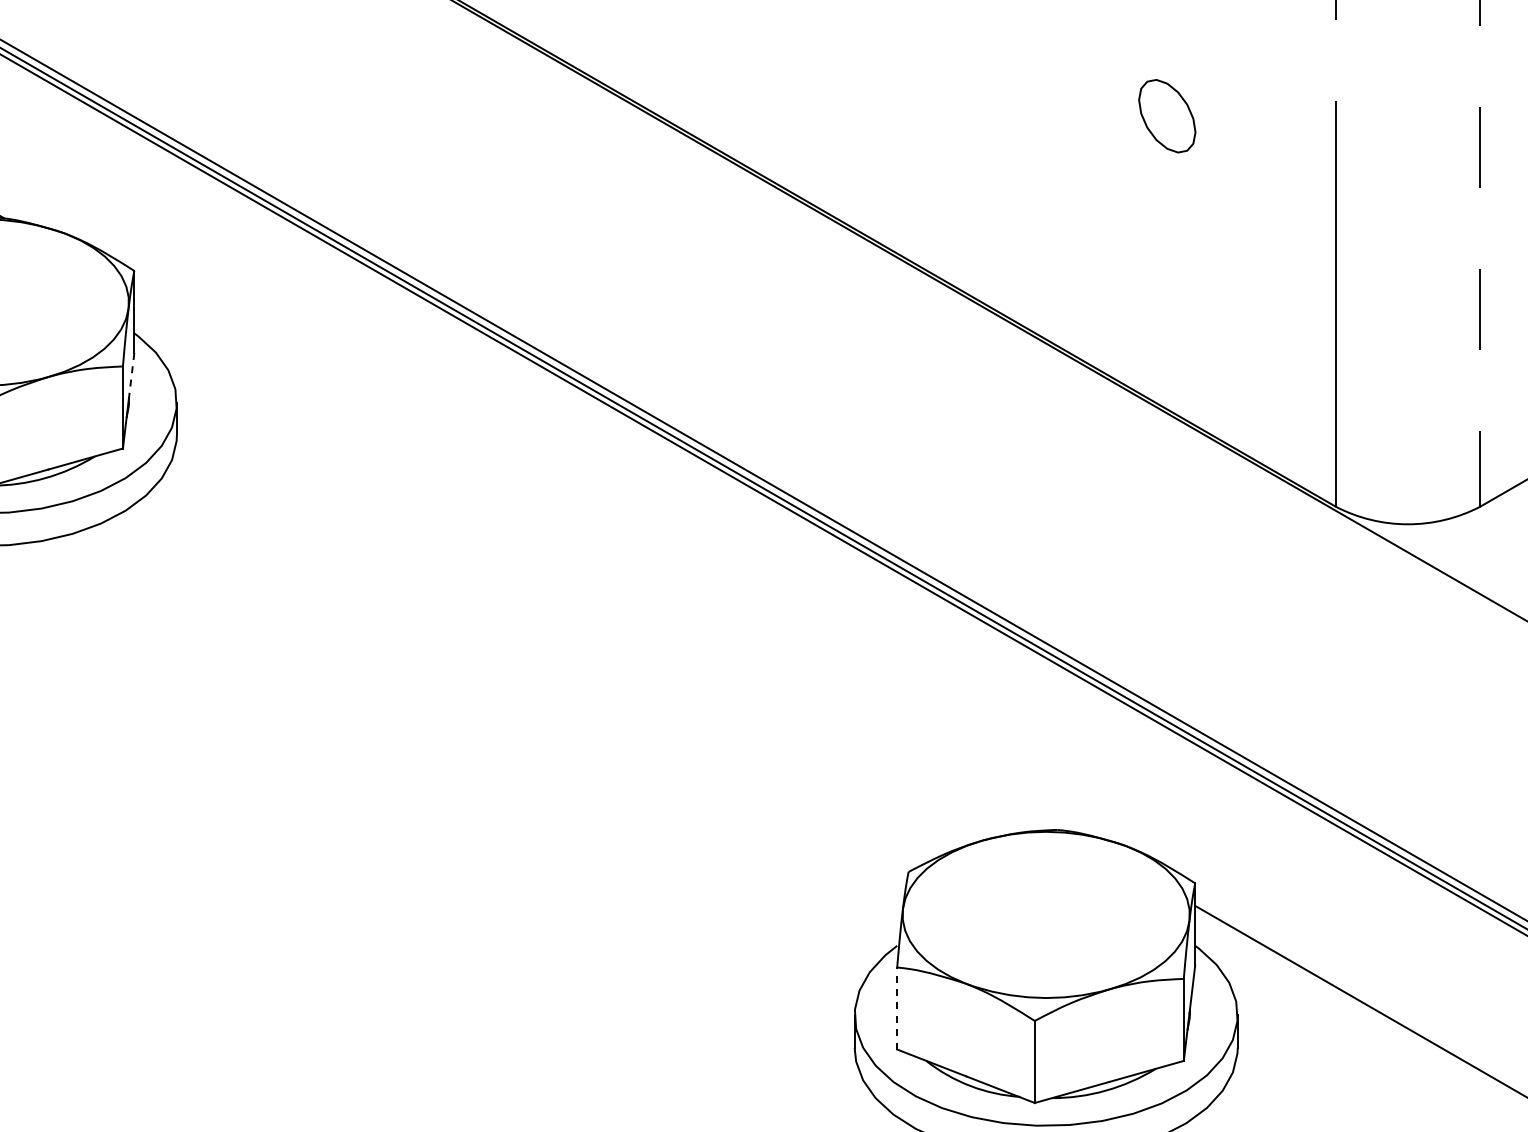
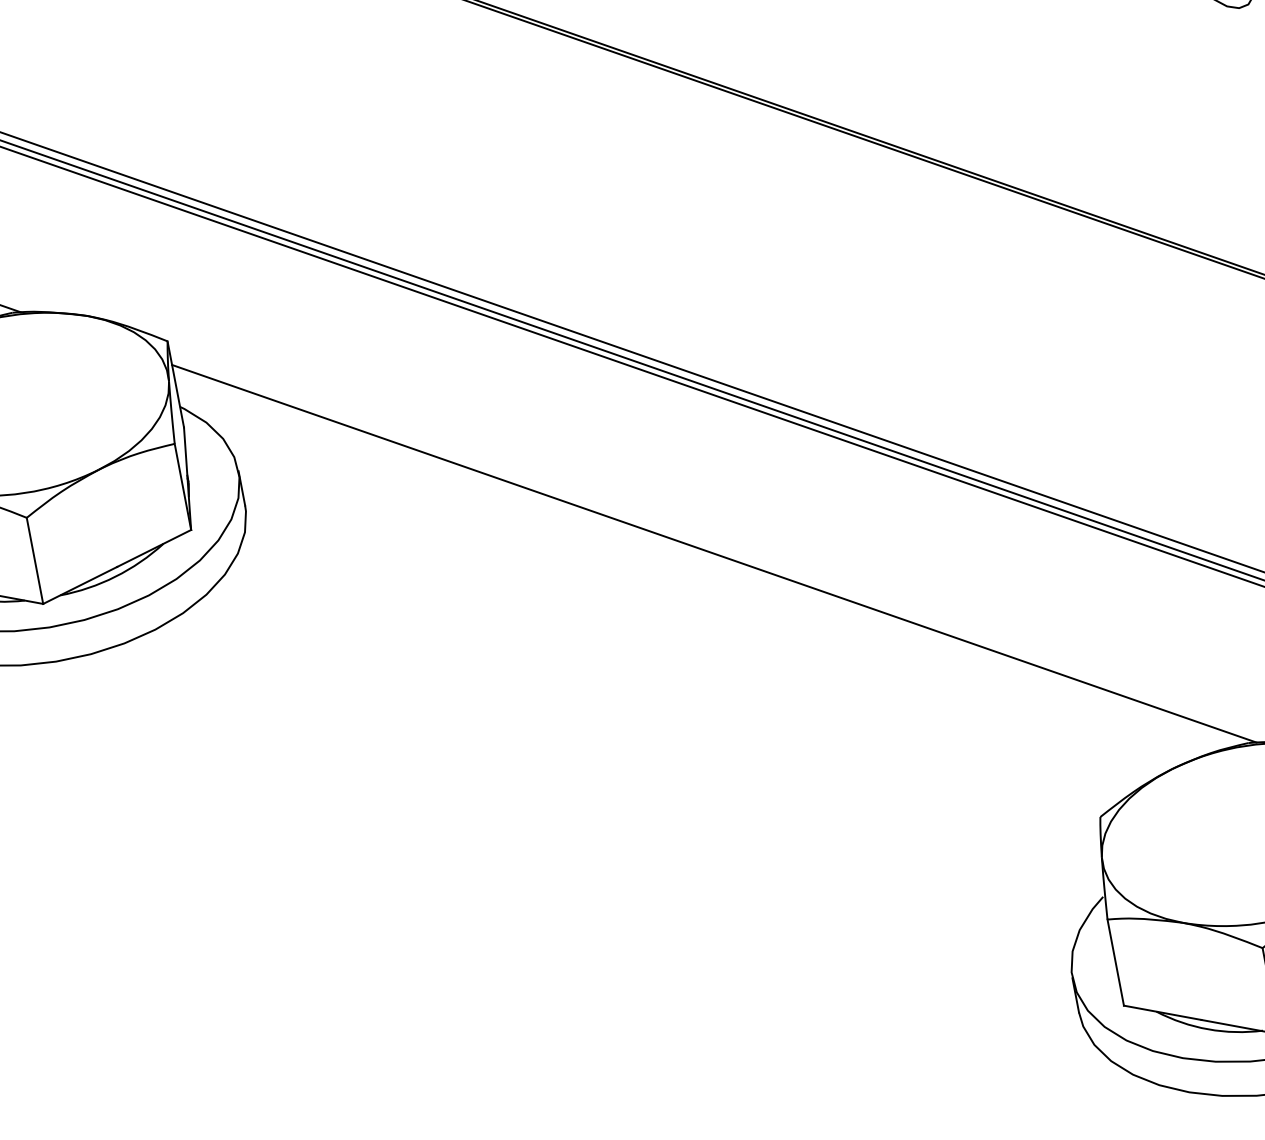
line: (131, 377) -> (185, 453), dashed -> solid
line: (599, 561) -> (713, 553), added
line: (897, 1008) -> (1116, 962), dashed -> solid

